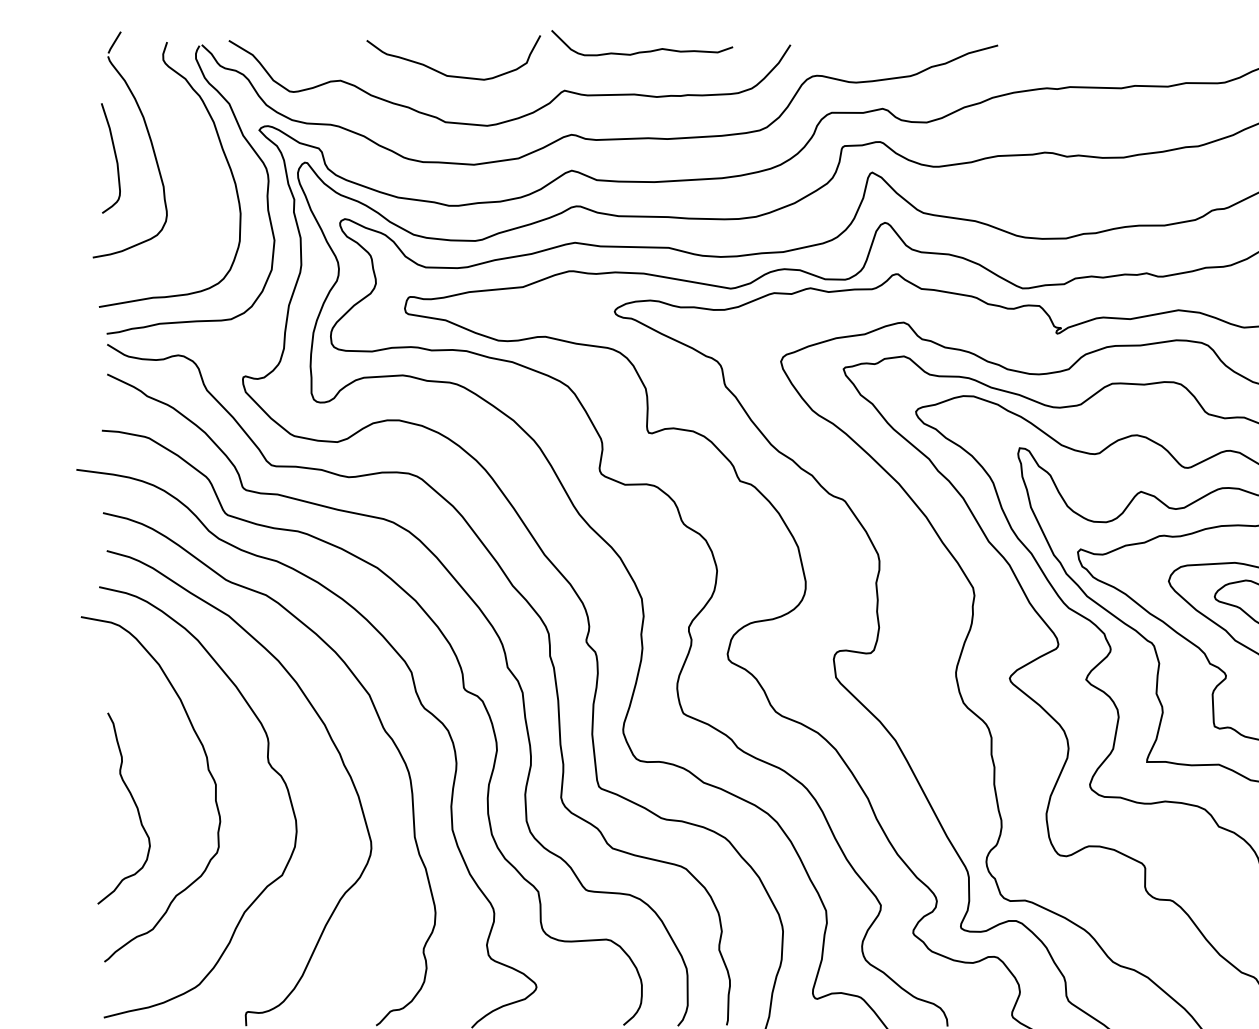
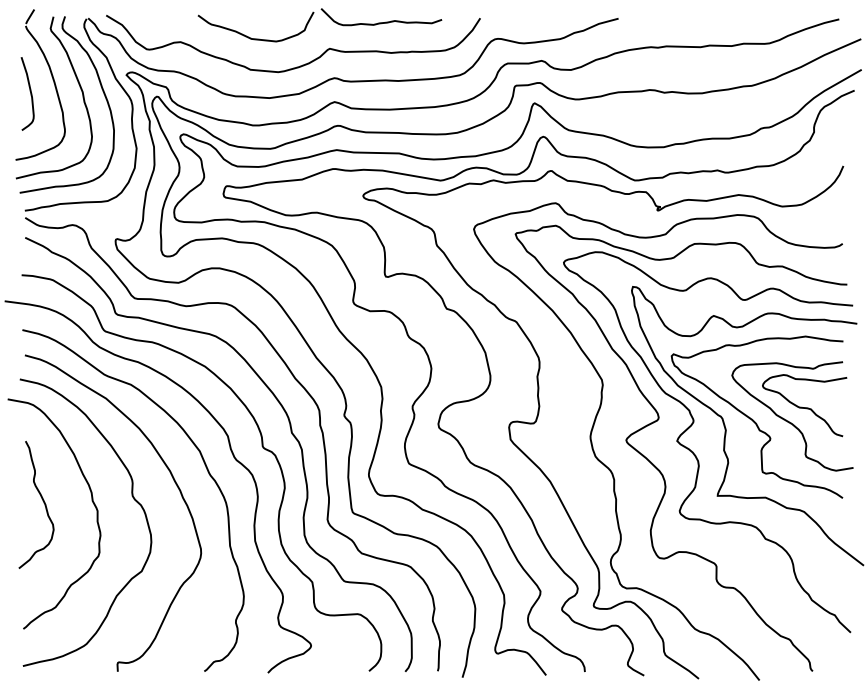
curve: (188, 148) -> (79, 87), added
curve: (133, 803) -> (42, 501), moved

